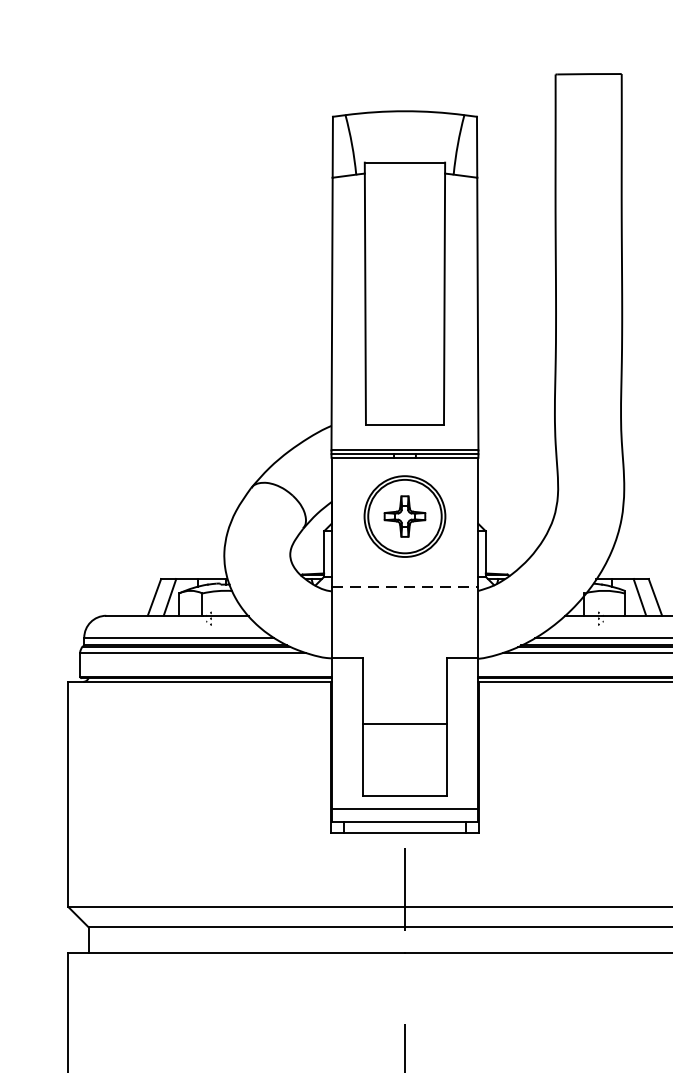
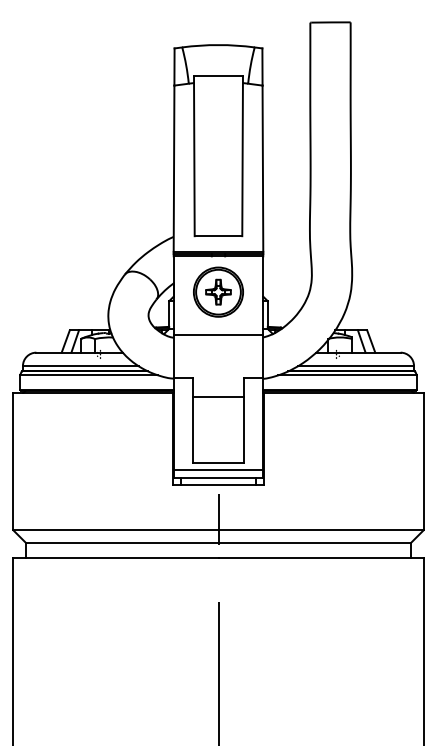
line: (404, 587) -> (218, 335), dashed -> solid
line: (404, 723) -> (218, 397), moved

